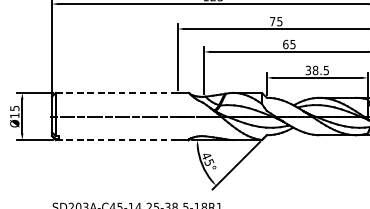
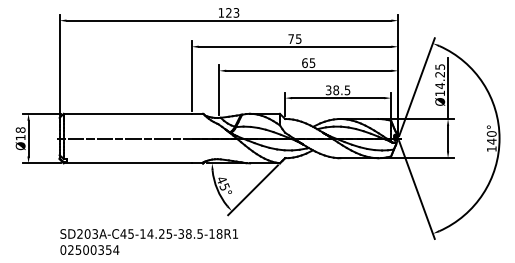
line: (116, 92) -> (127, 113), dashed -> solid
text: (14, 107) -> (20, 129), Ø15 -> Ø18
line: (117, 140) -> (128, 163), dashed -> solid

